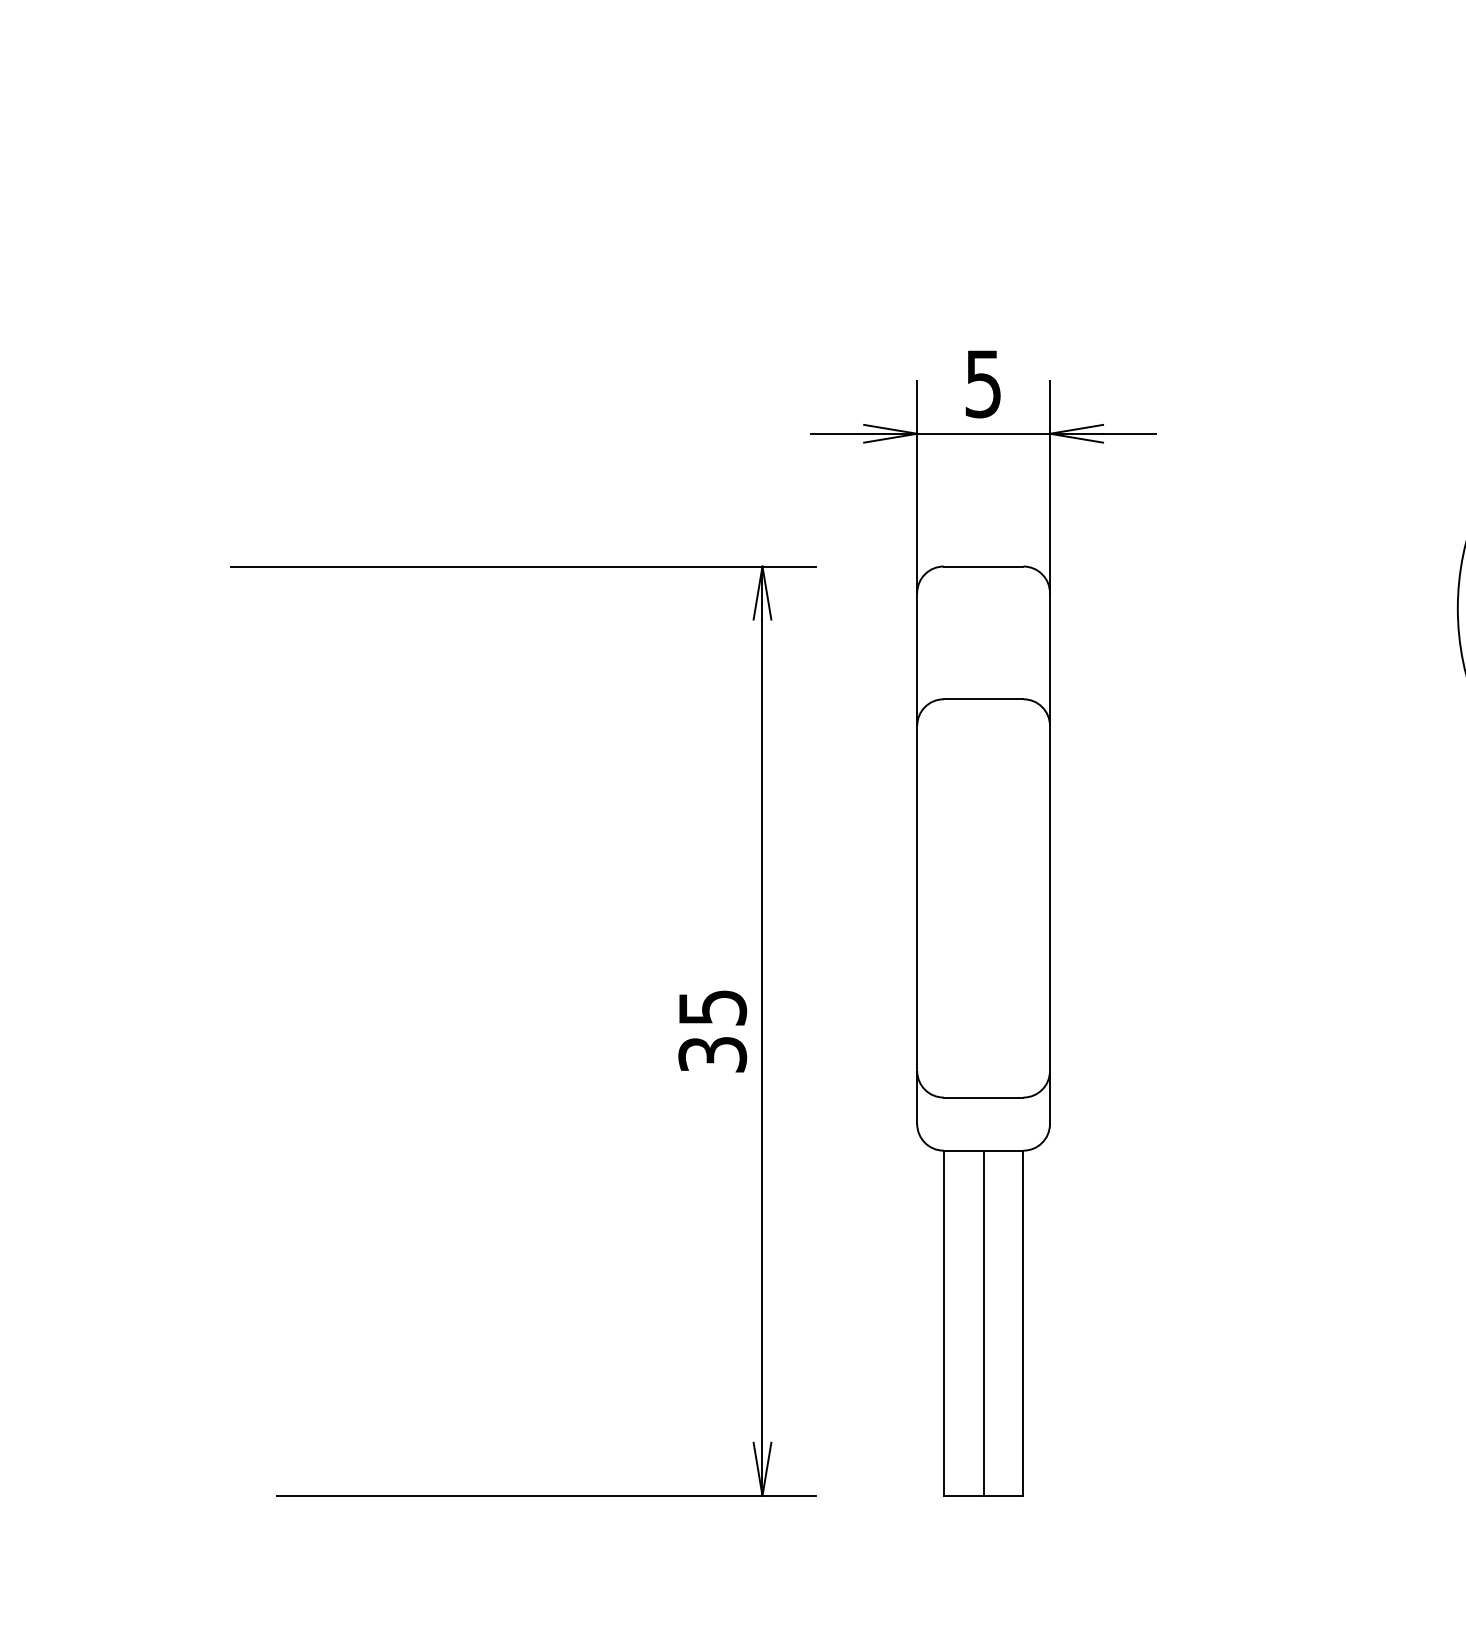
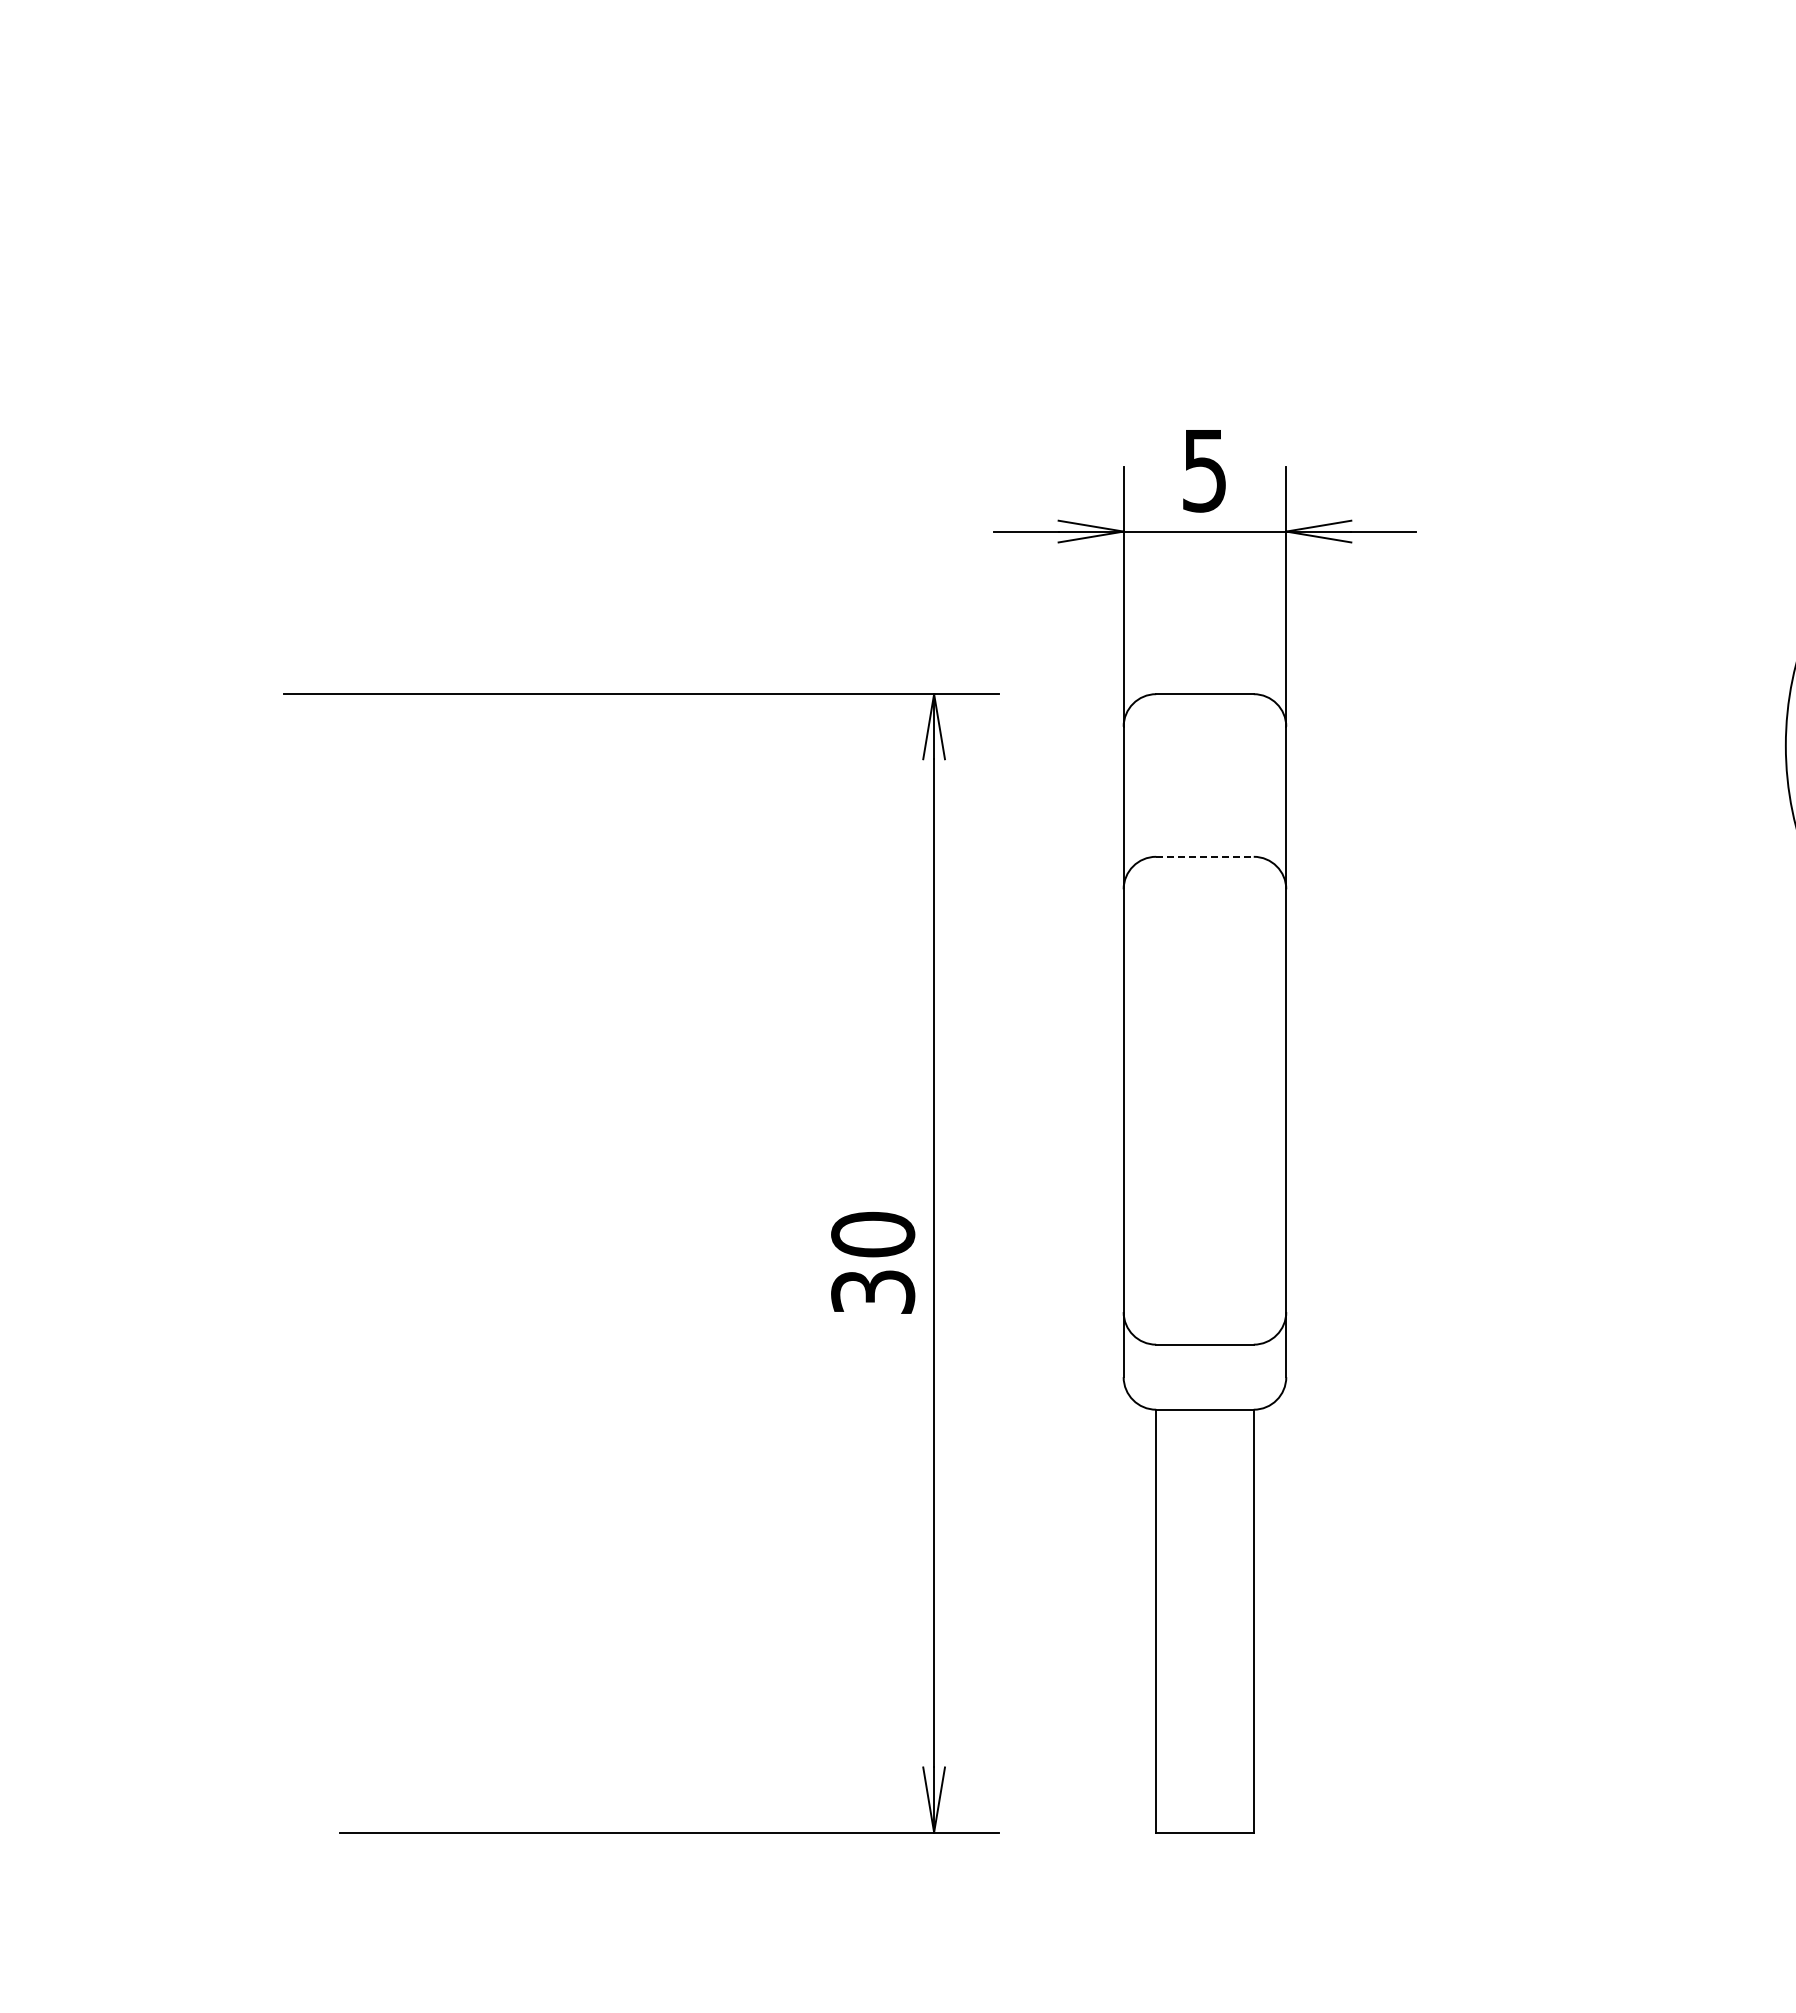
line: (983, 699) -> (1204, 856), solid -> dashed
text: (712, 1007) -> (873, 1234), 35 -> 30
line: (983, 1322) -> (1204, 1620), removed

